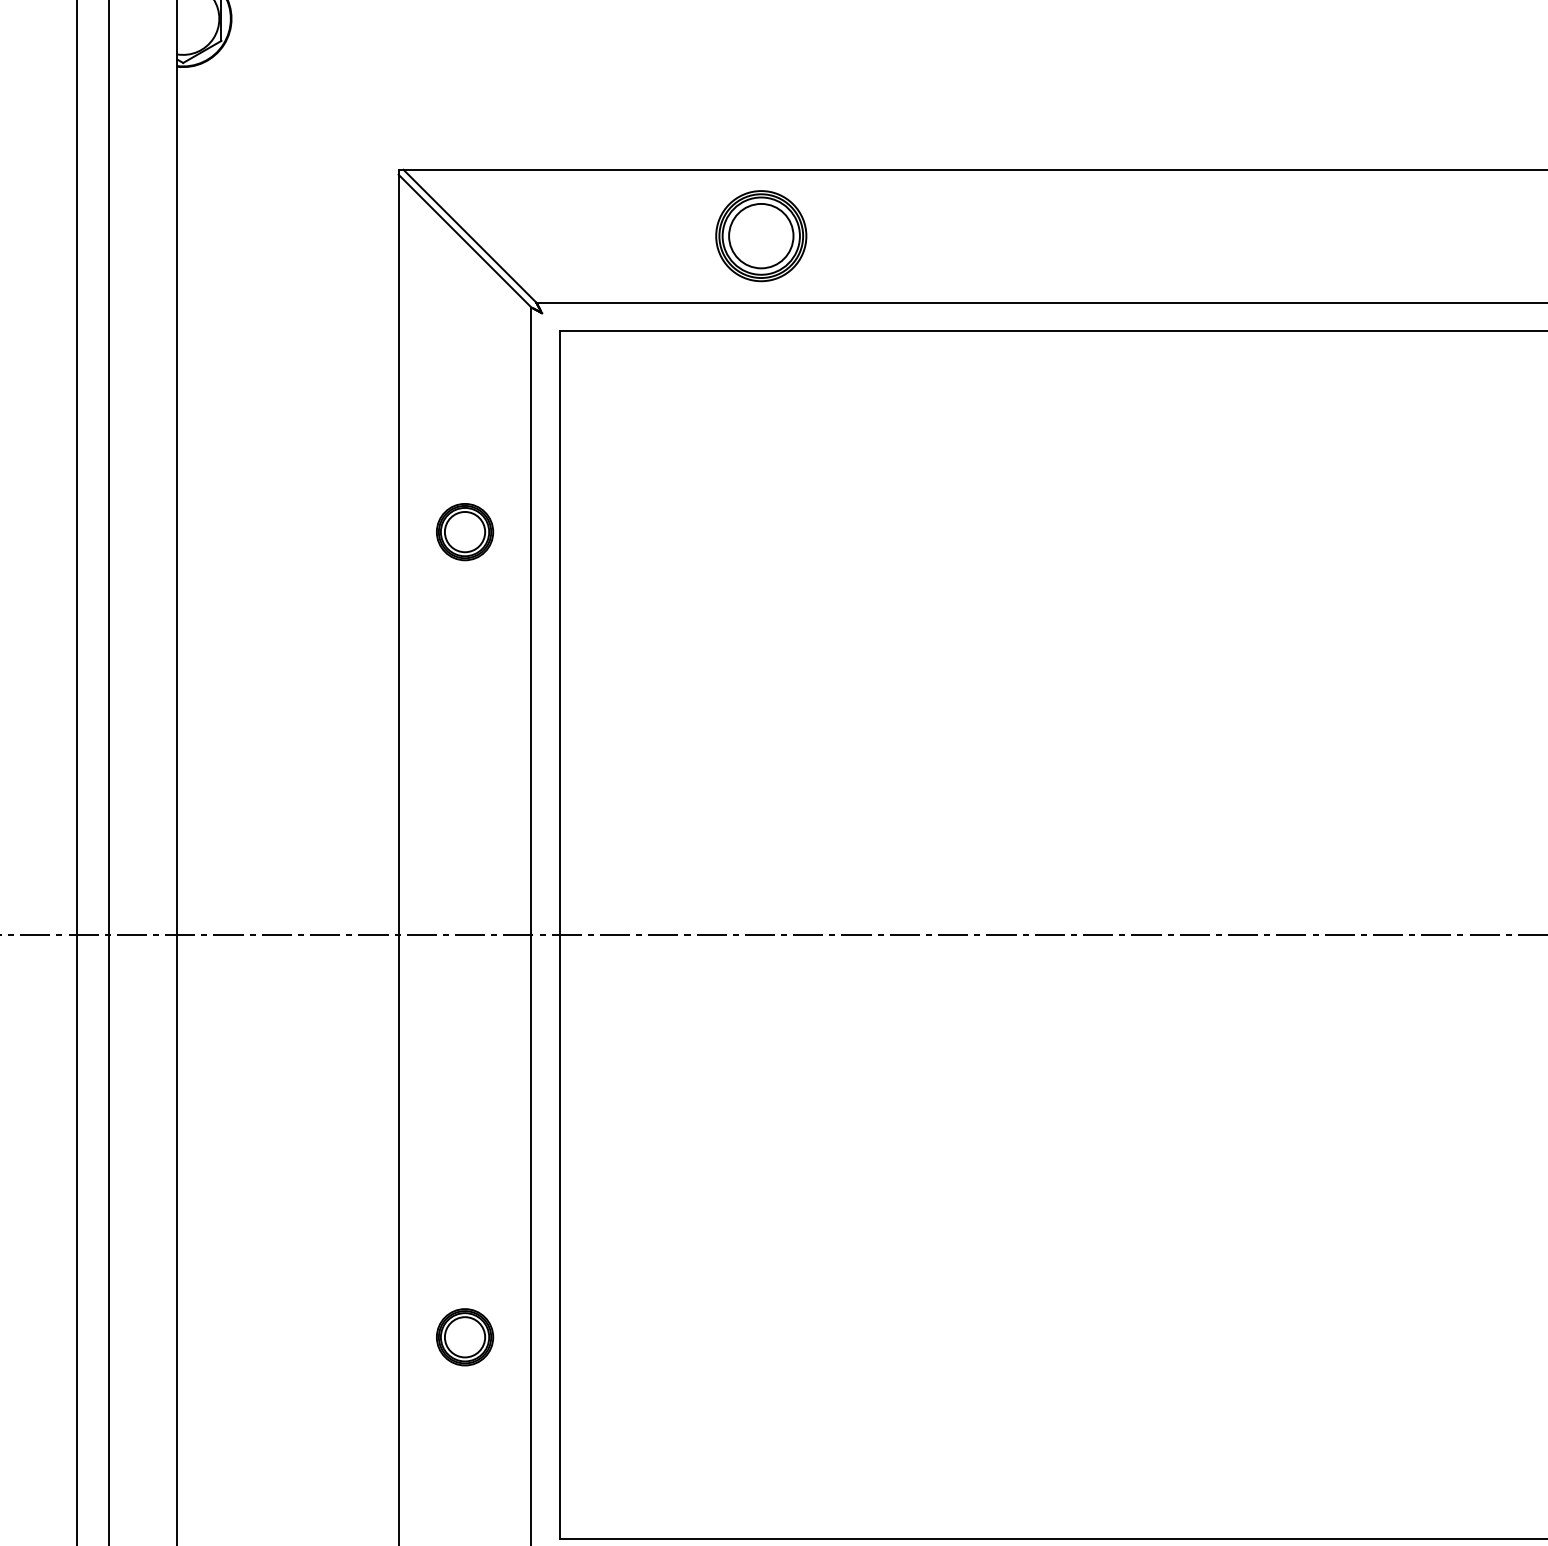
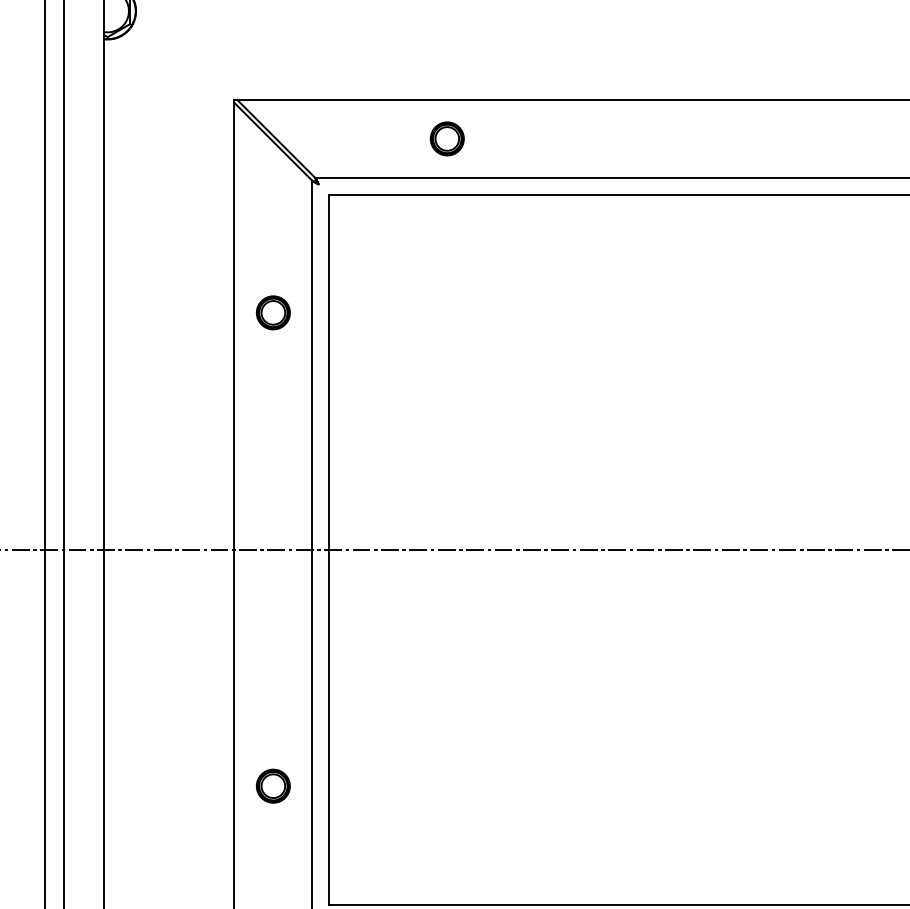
part: (759, 235) -> (446, 138), size x0.62

